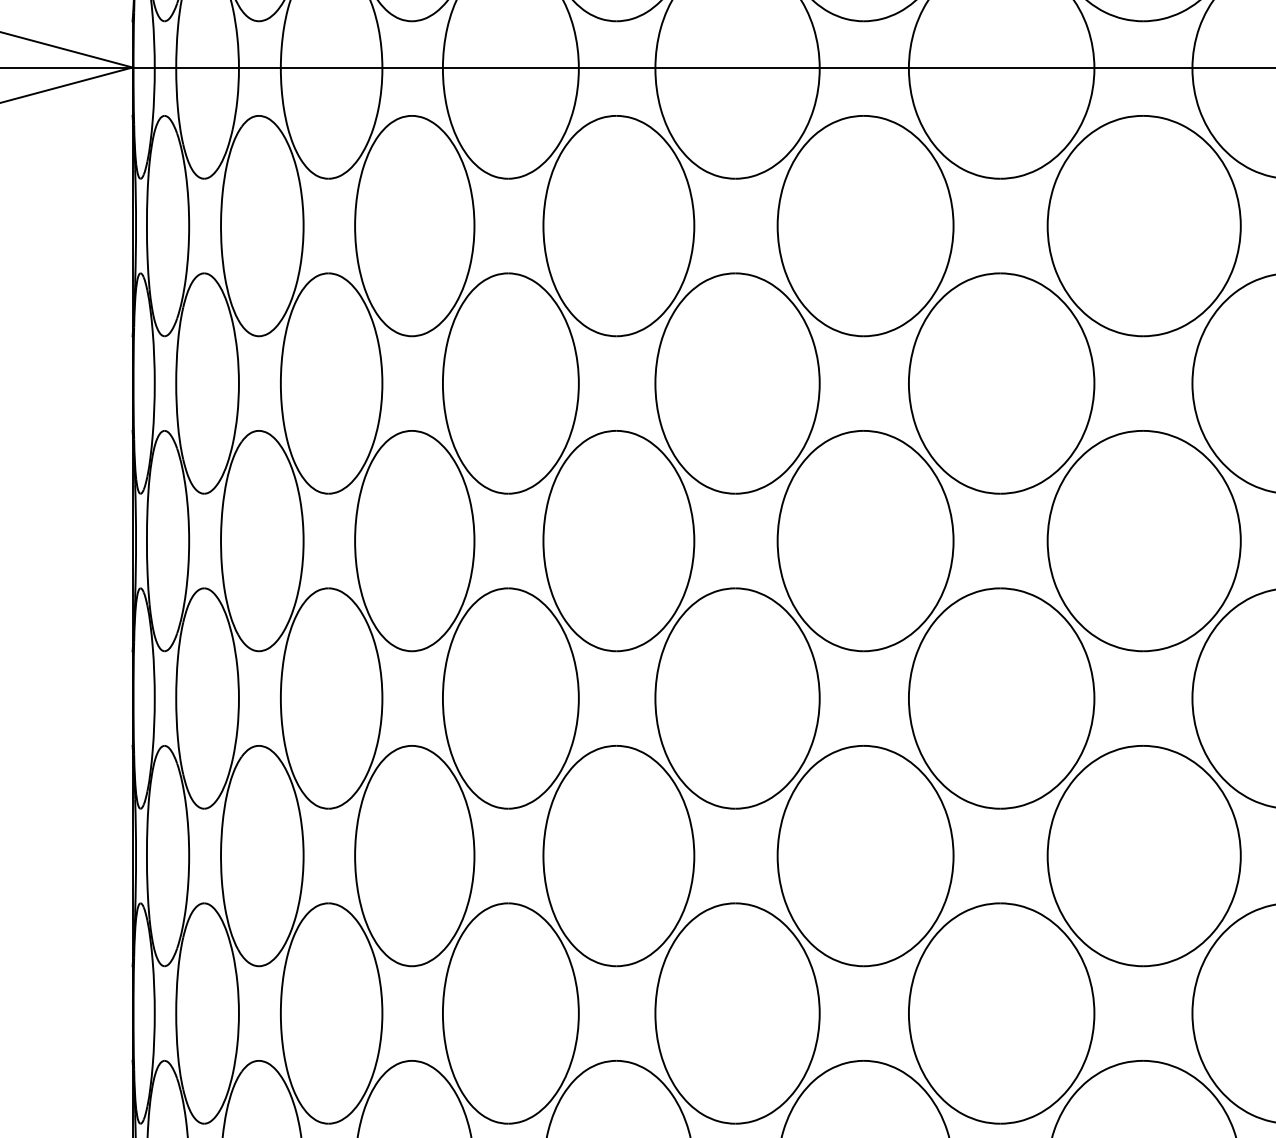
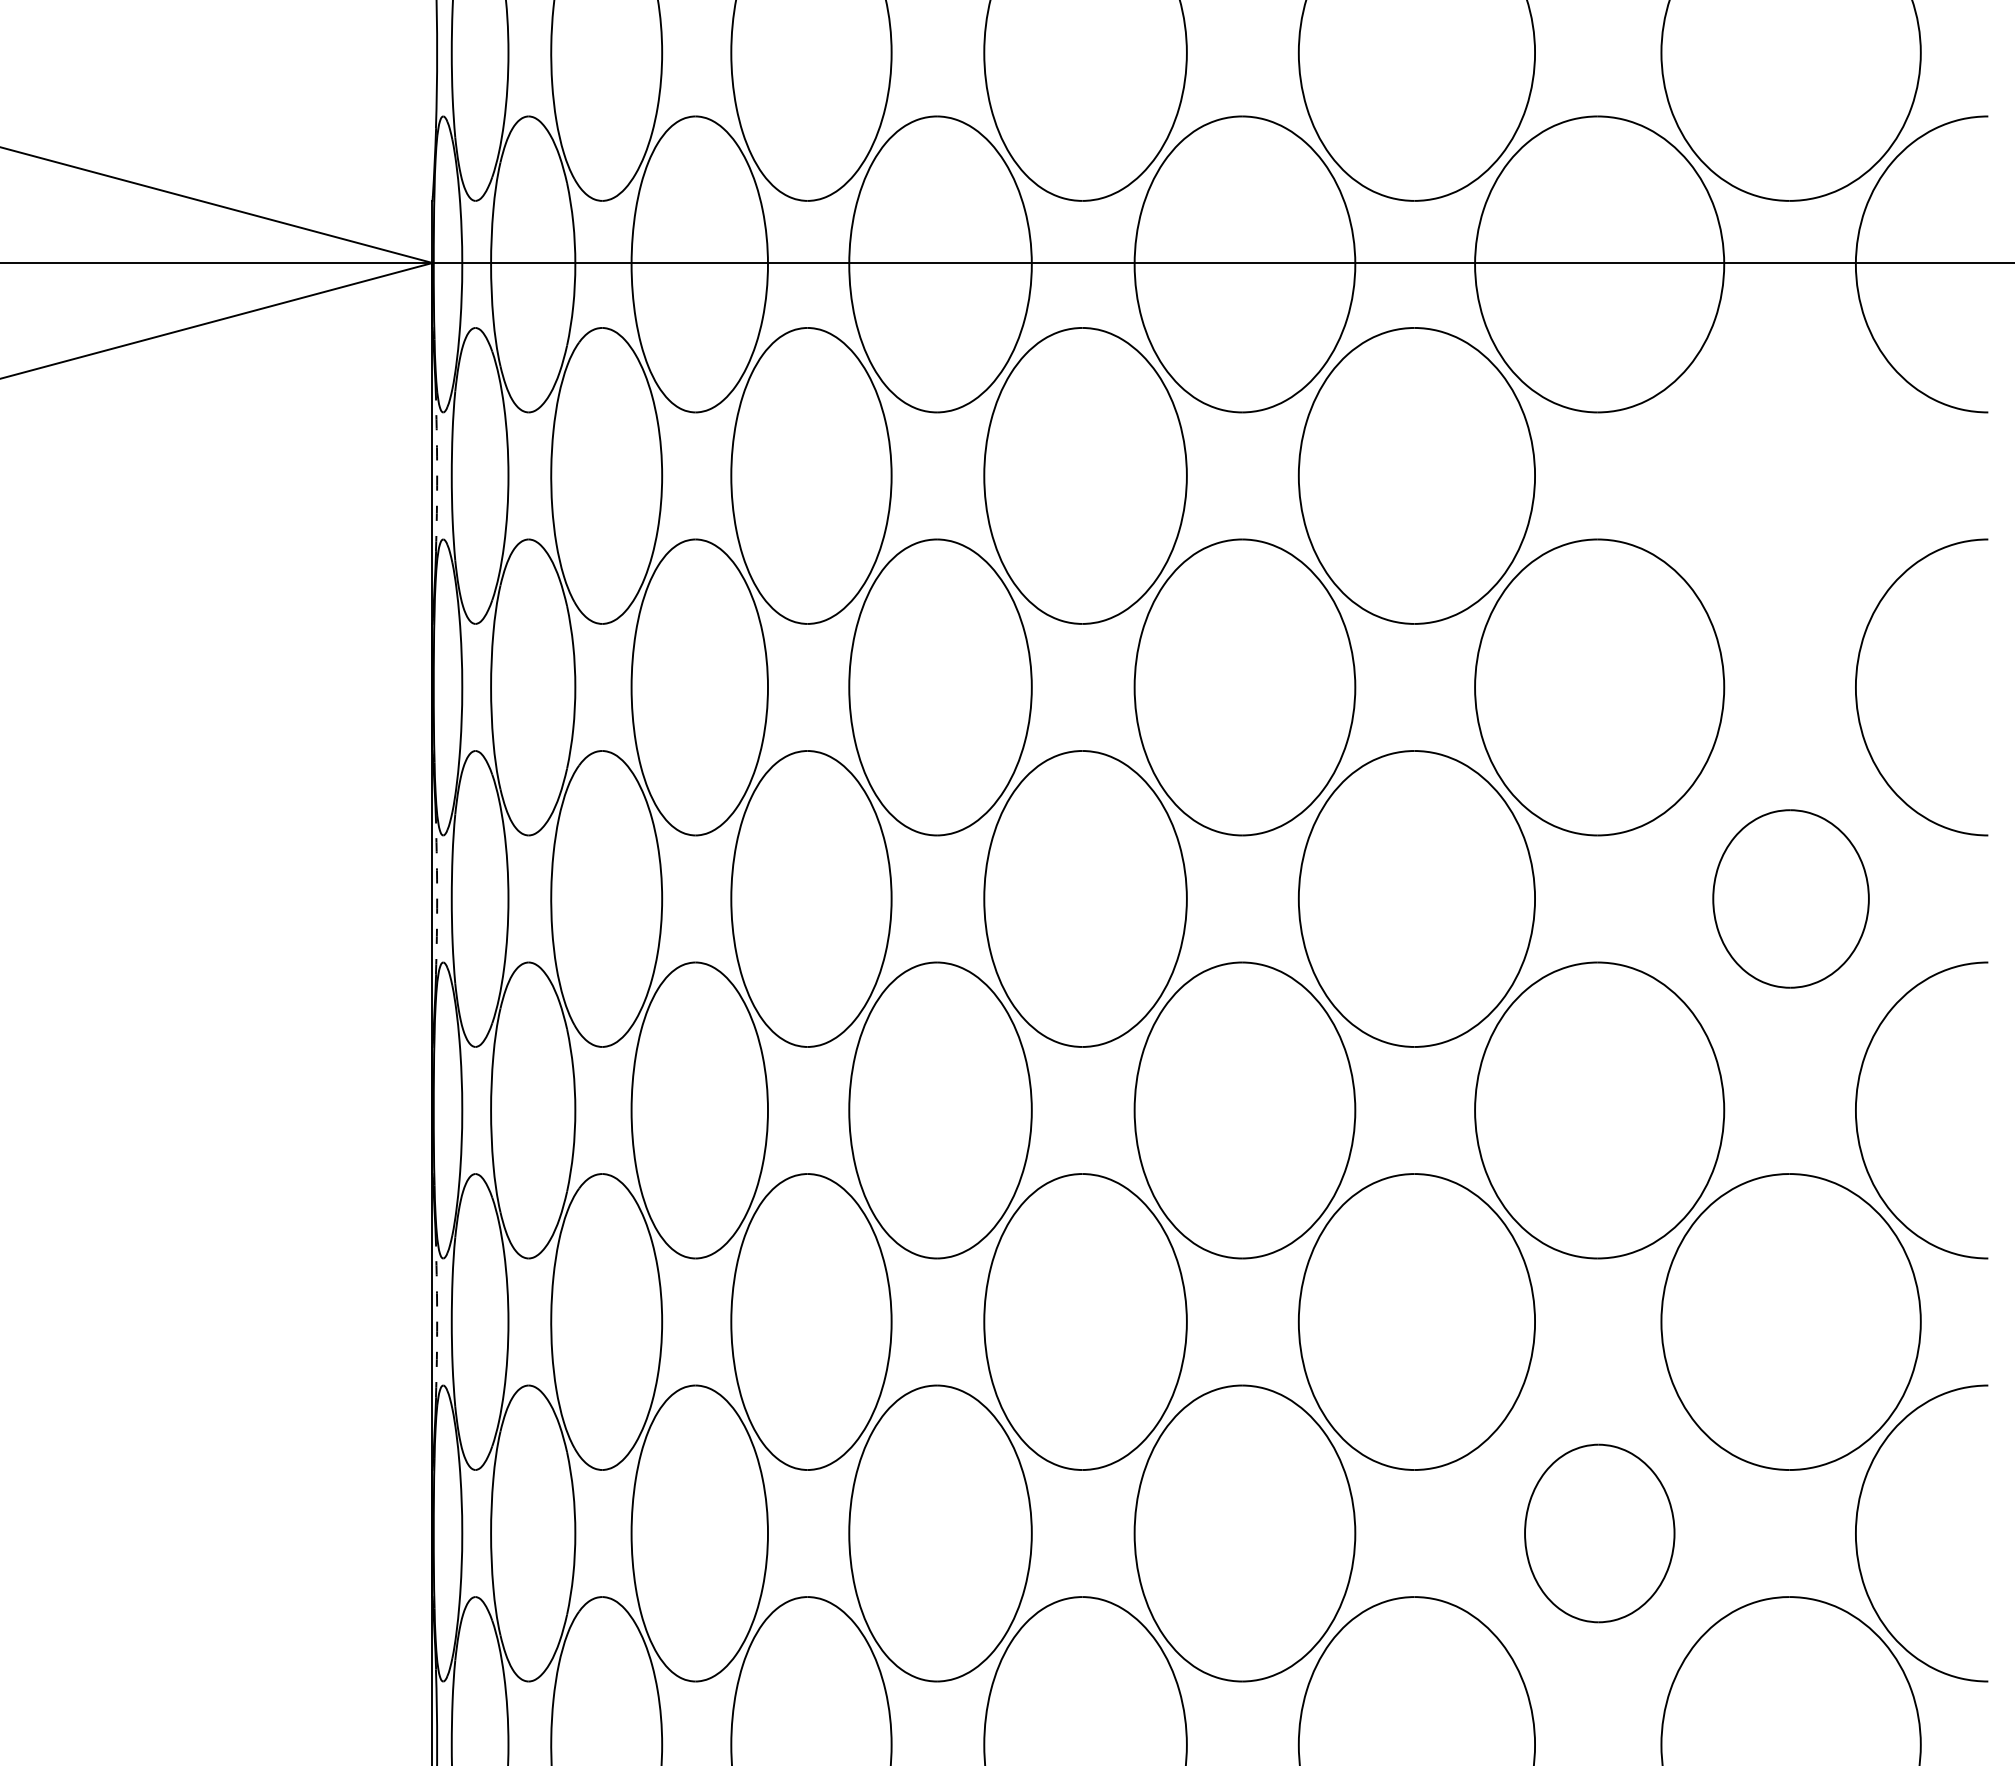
arc: (136, 225) -> (437, 475), solid -> dashed
part: (1143, 225) -> (1790, 475), removed
arc: (136, 540) -> (437, 898), solid -> dashed
part: (1143, 540) -> (1790, 898), size x0.6
arc: (136, 855) -> (437, 1321), solid -> dashed
part: (1001, 1013) -> (1599, 1533), size x0.6

